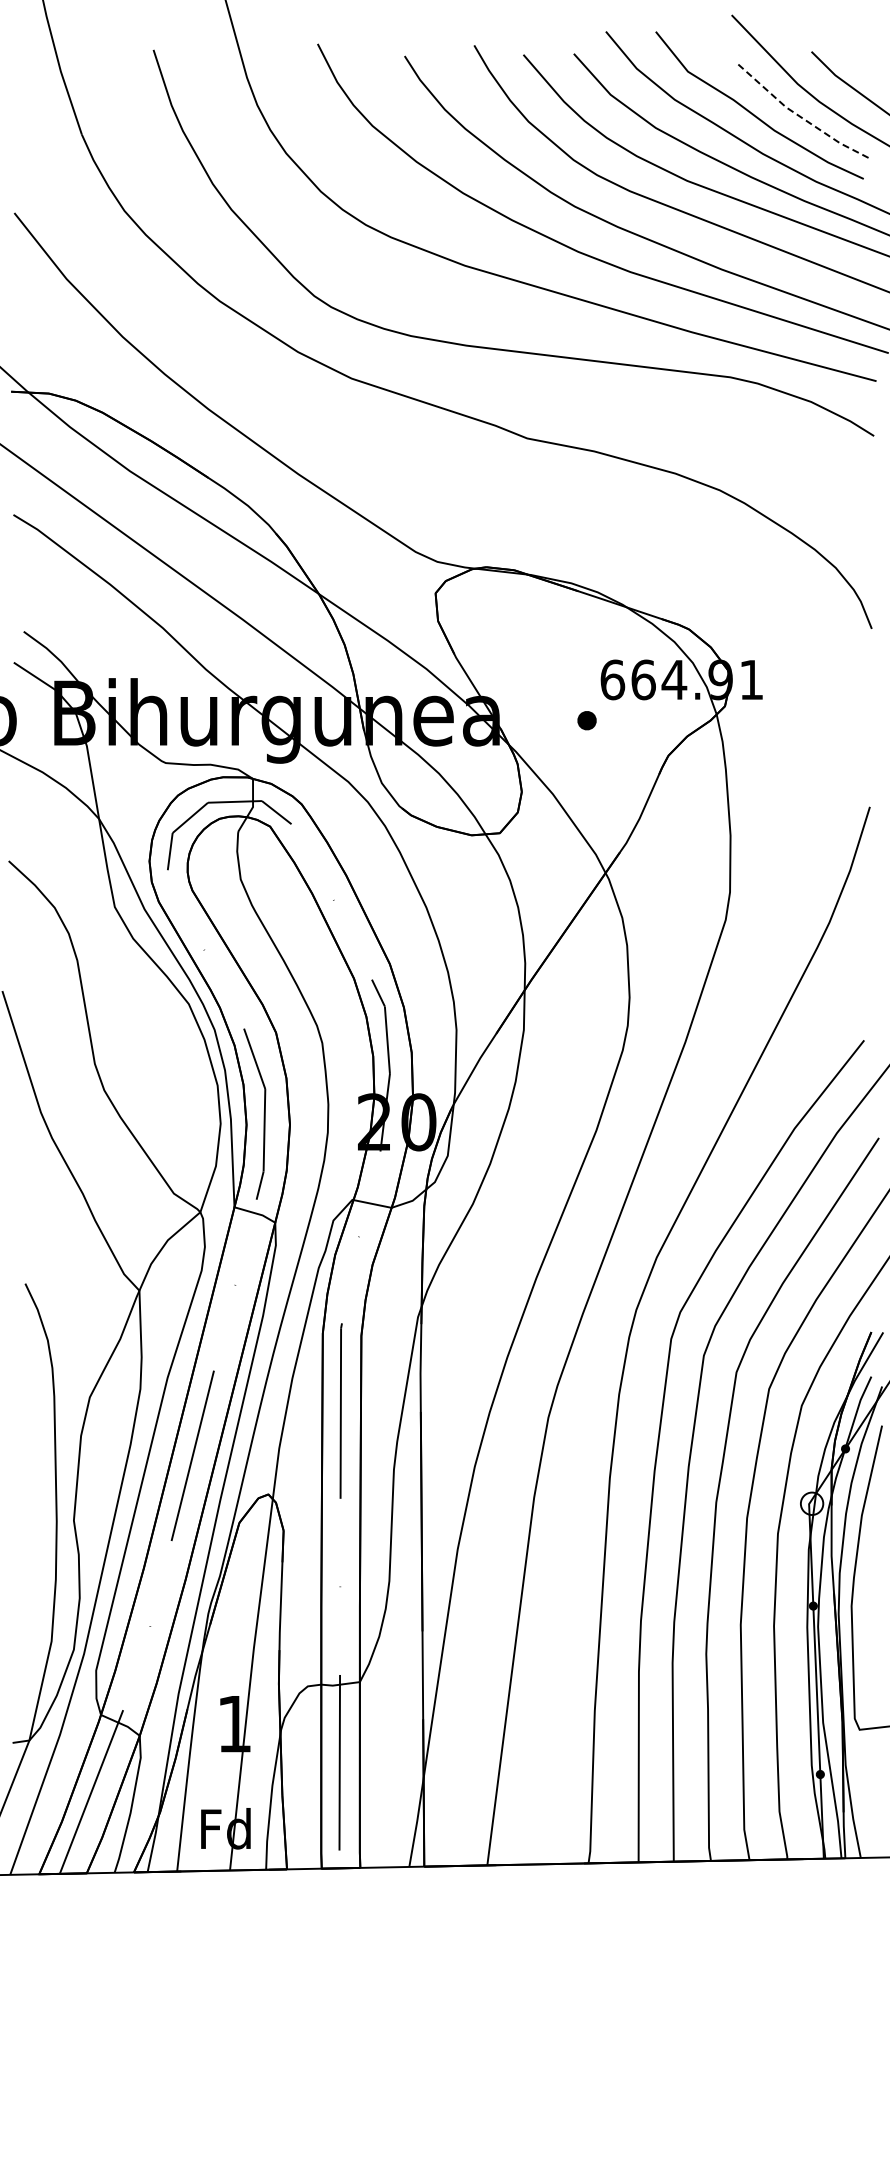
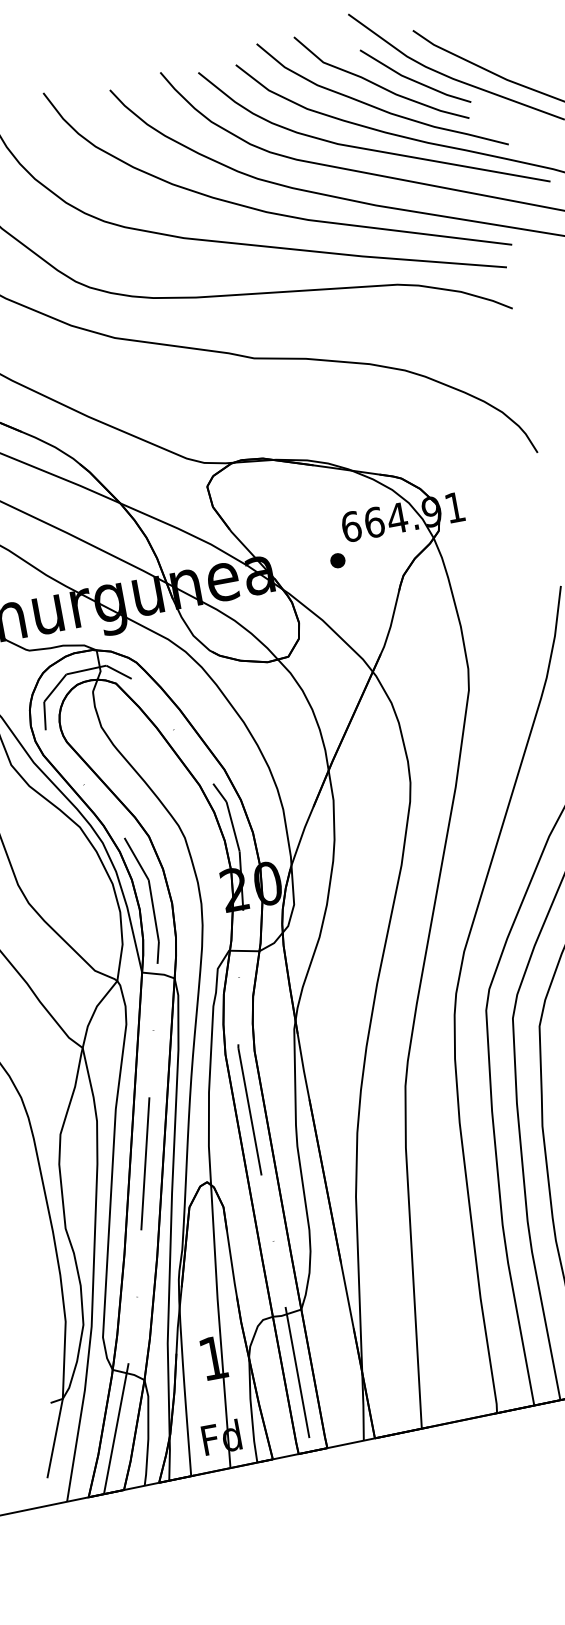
line: (800, 116) -> (413, 80), dashed -> solid

